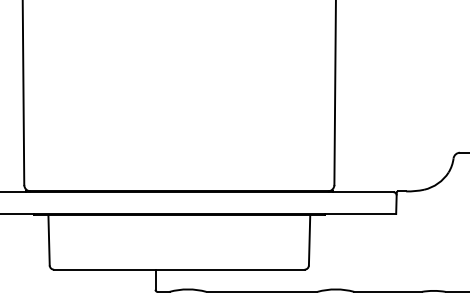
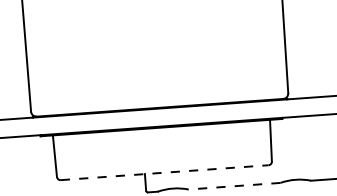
line: (179, 269) -> (164, 172), solid -> dashed
line: (261, 291) -> (234, 185), solid -> dashed

